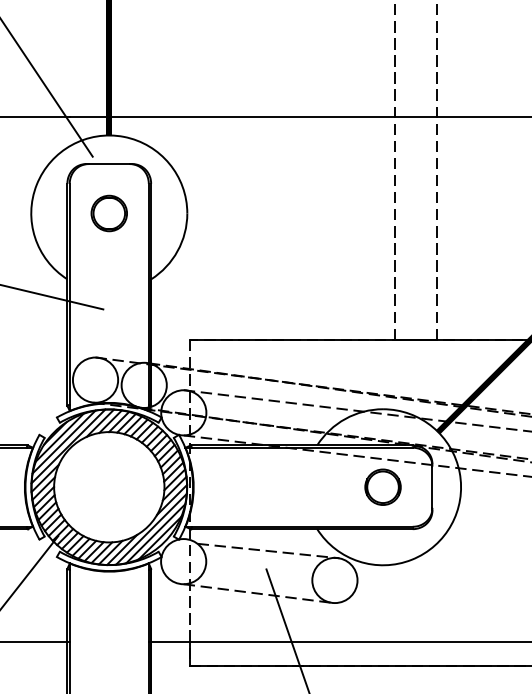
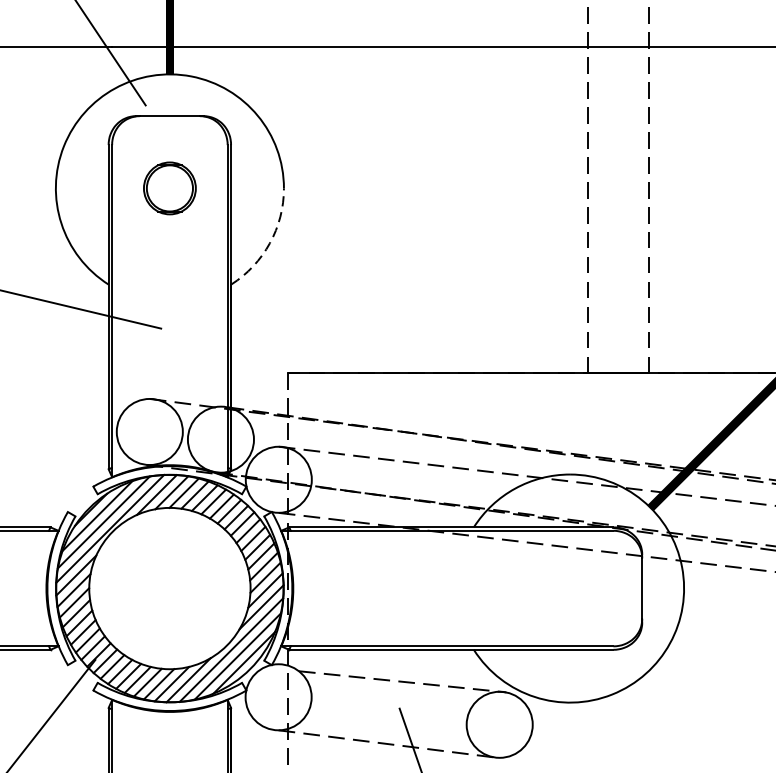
arc: (177, 251) -> (269, 243), solid -> dashed
part: (382, 486) -> (569, 587), removed

